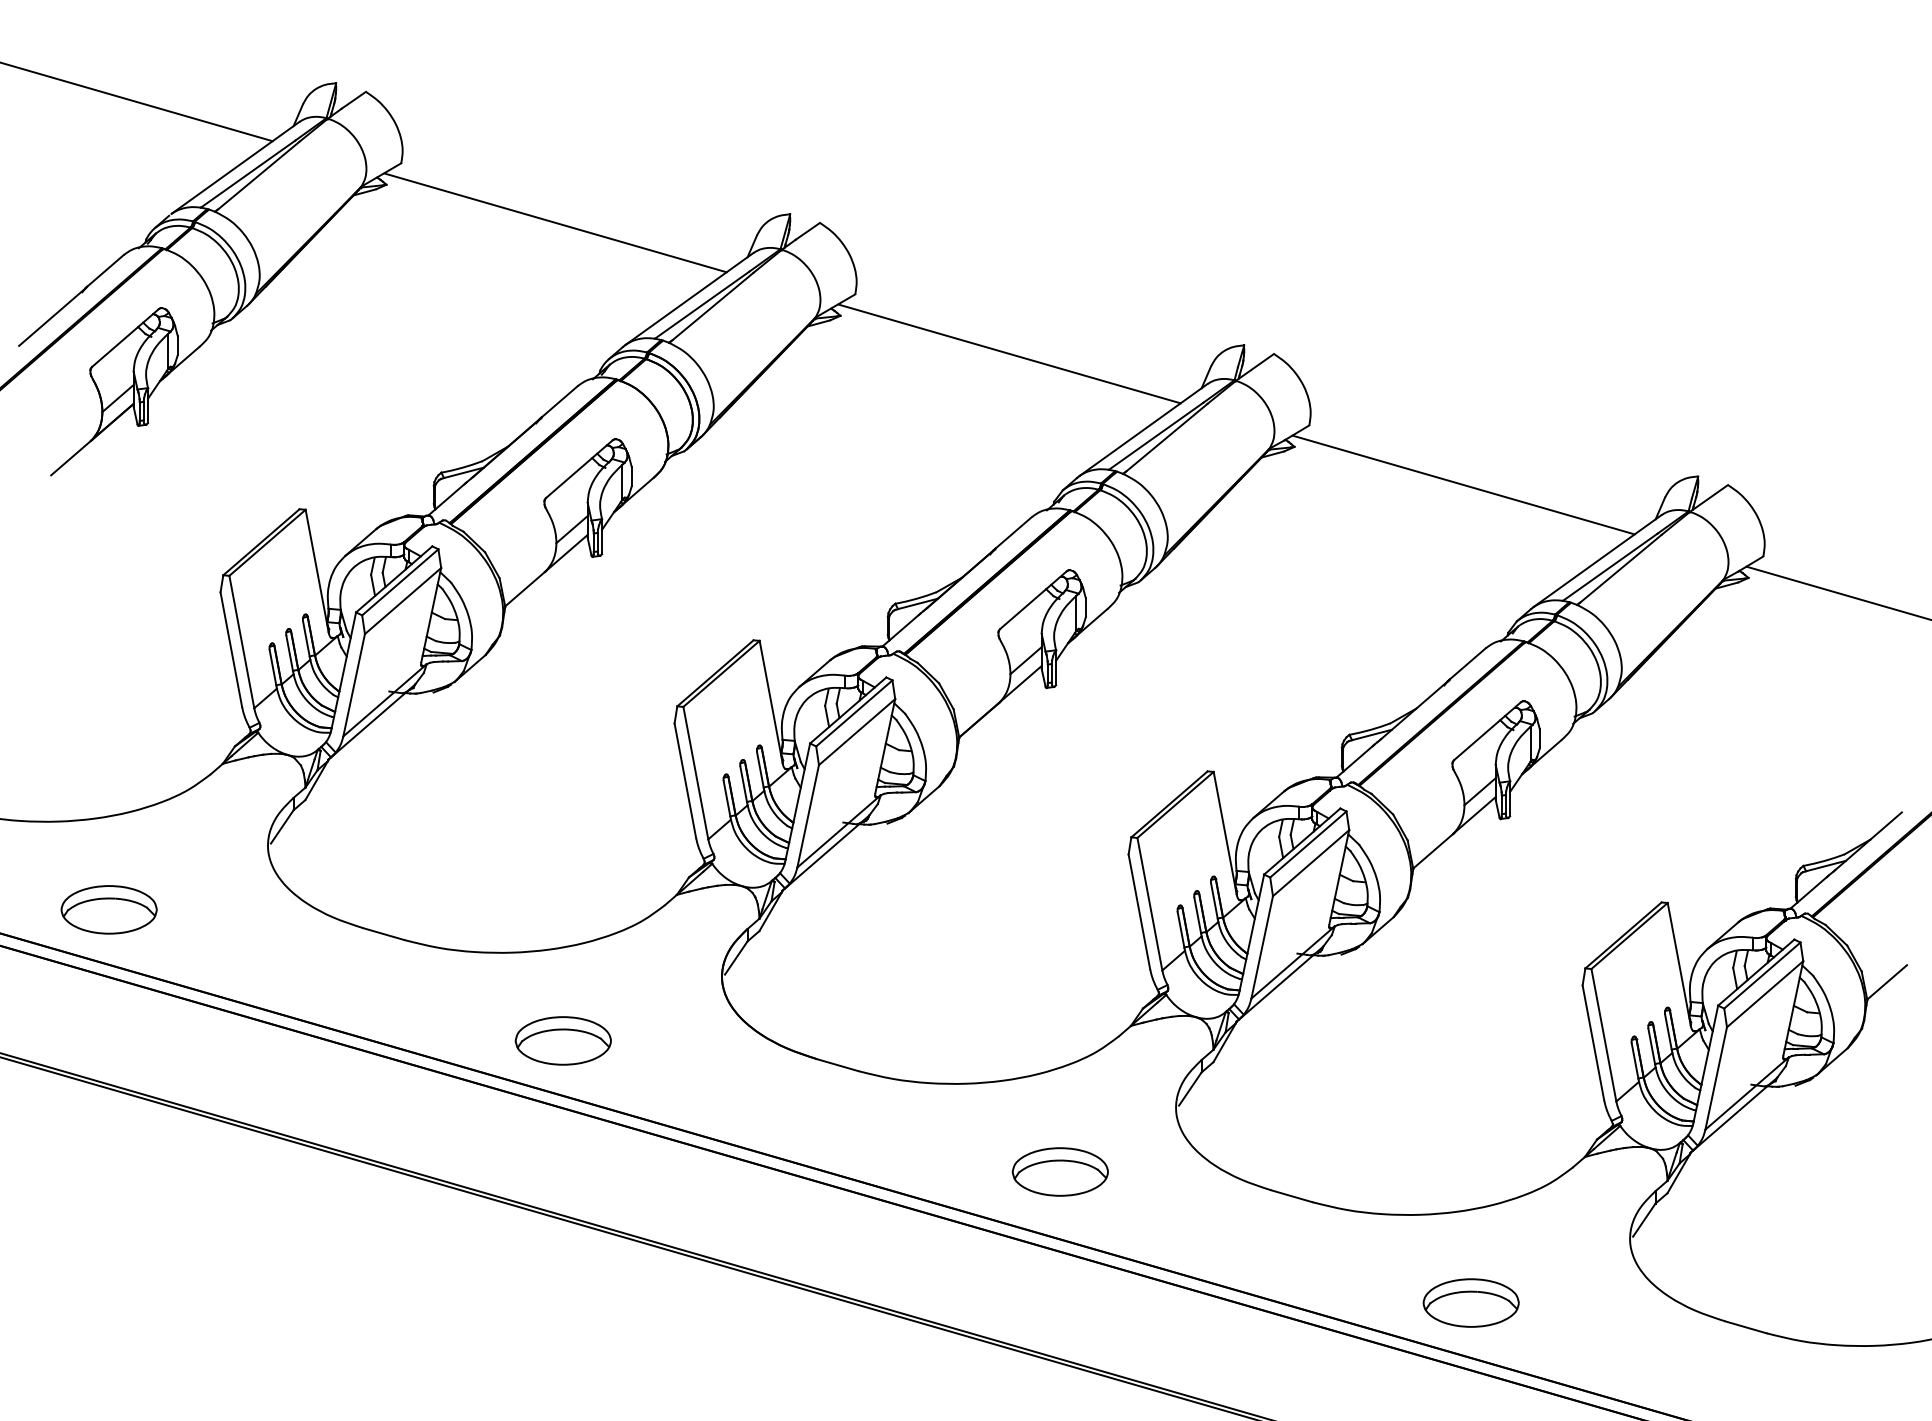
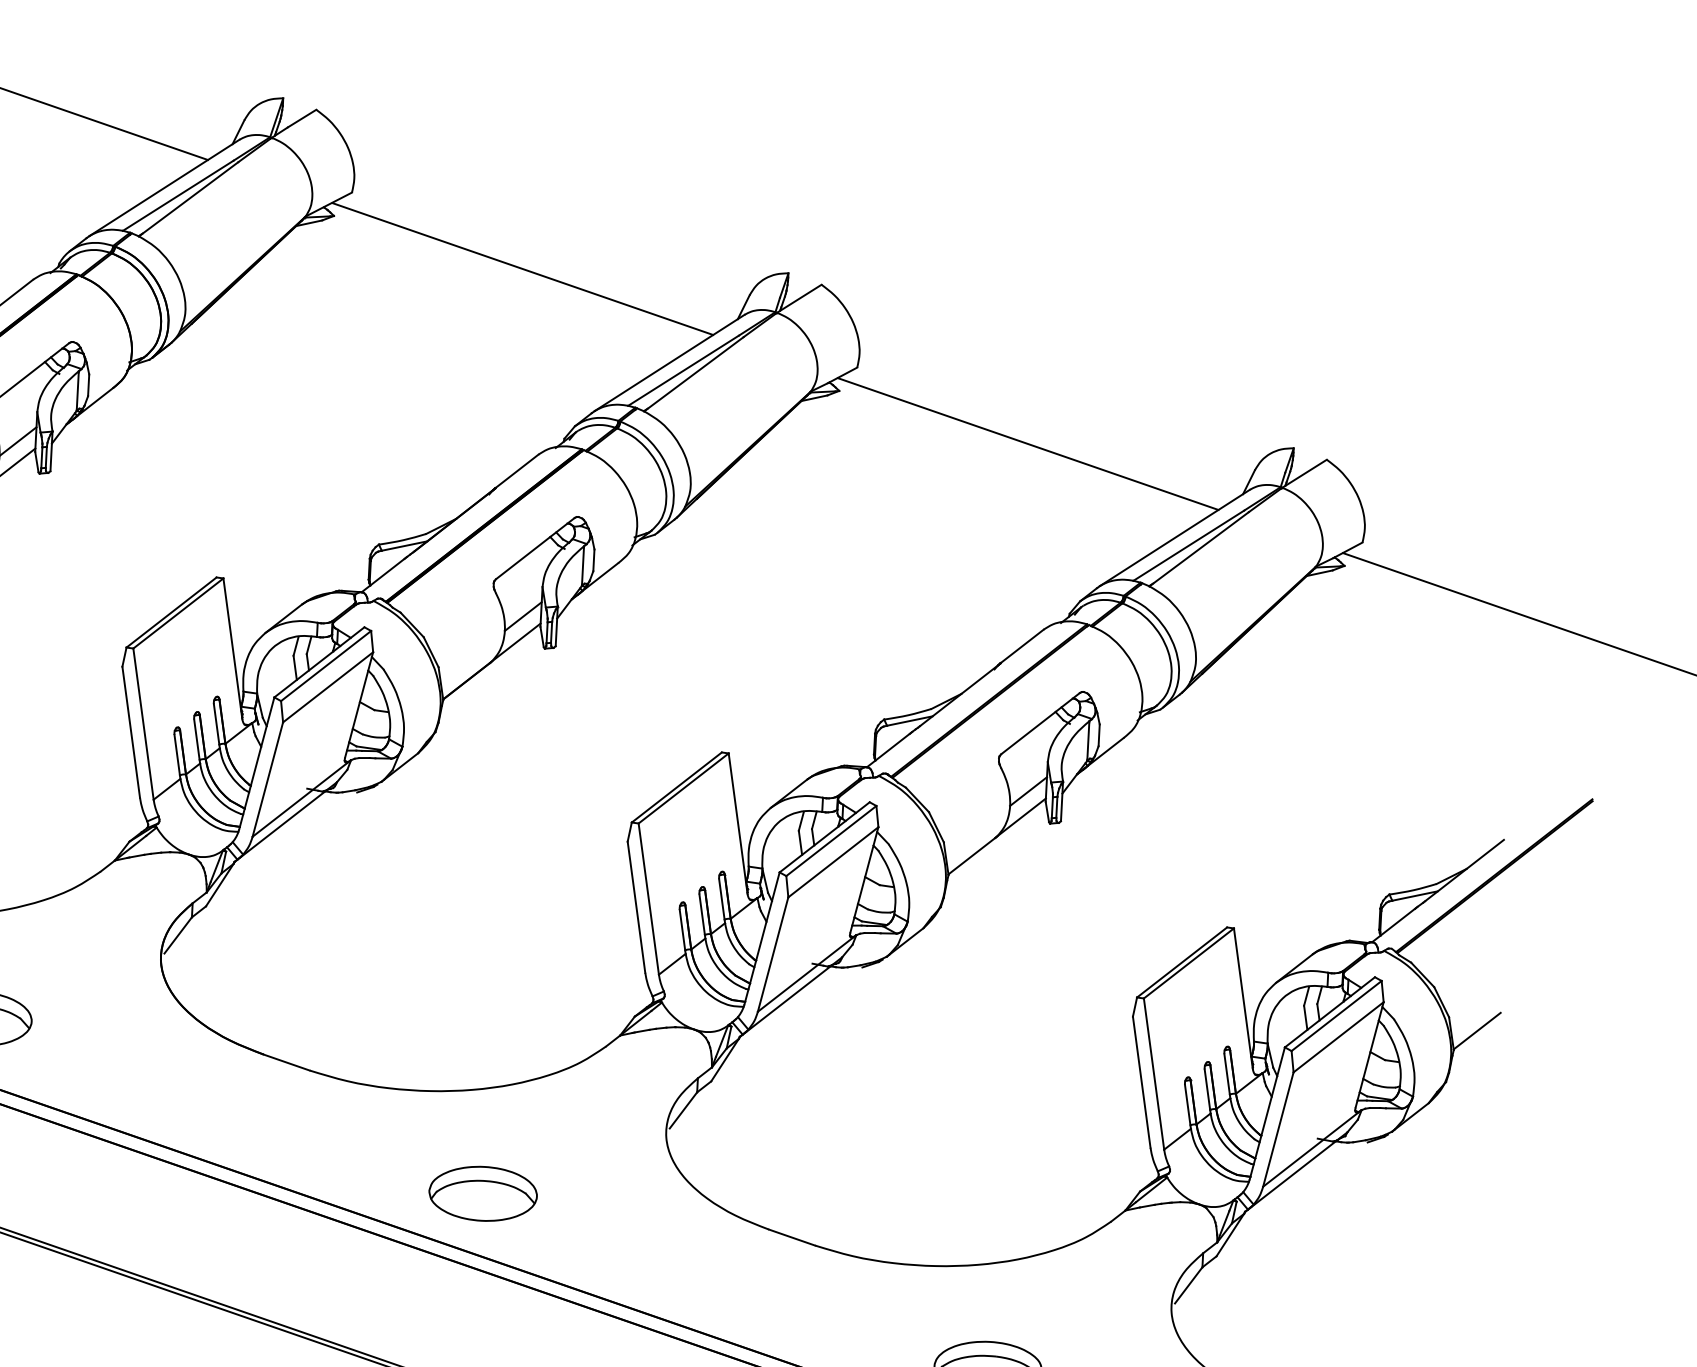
part: (1059, 1171) -> (482, 1193), moved

